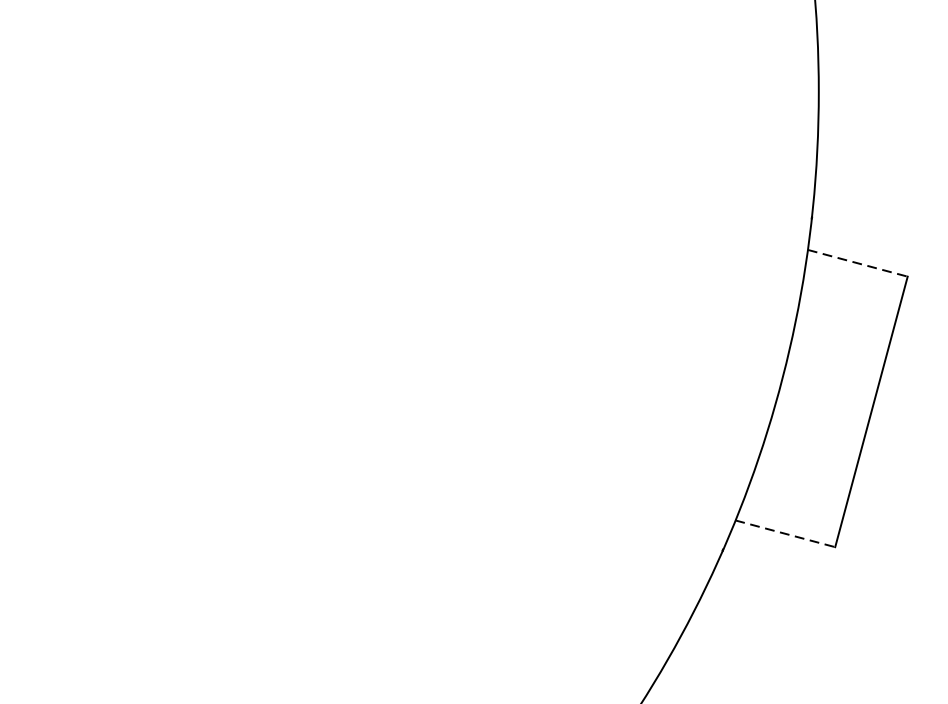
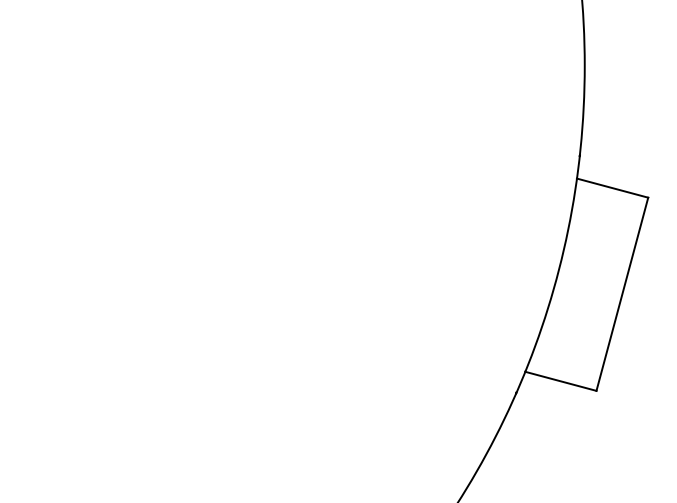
line: (857, 263) -> (612, 188), dashed -> solid
line: (784, 534) -> (560, 381), dashed -> solid

